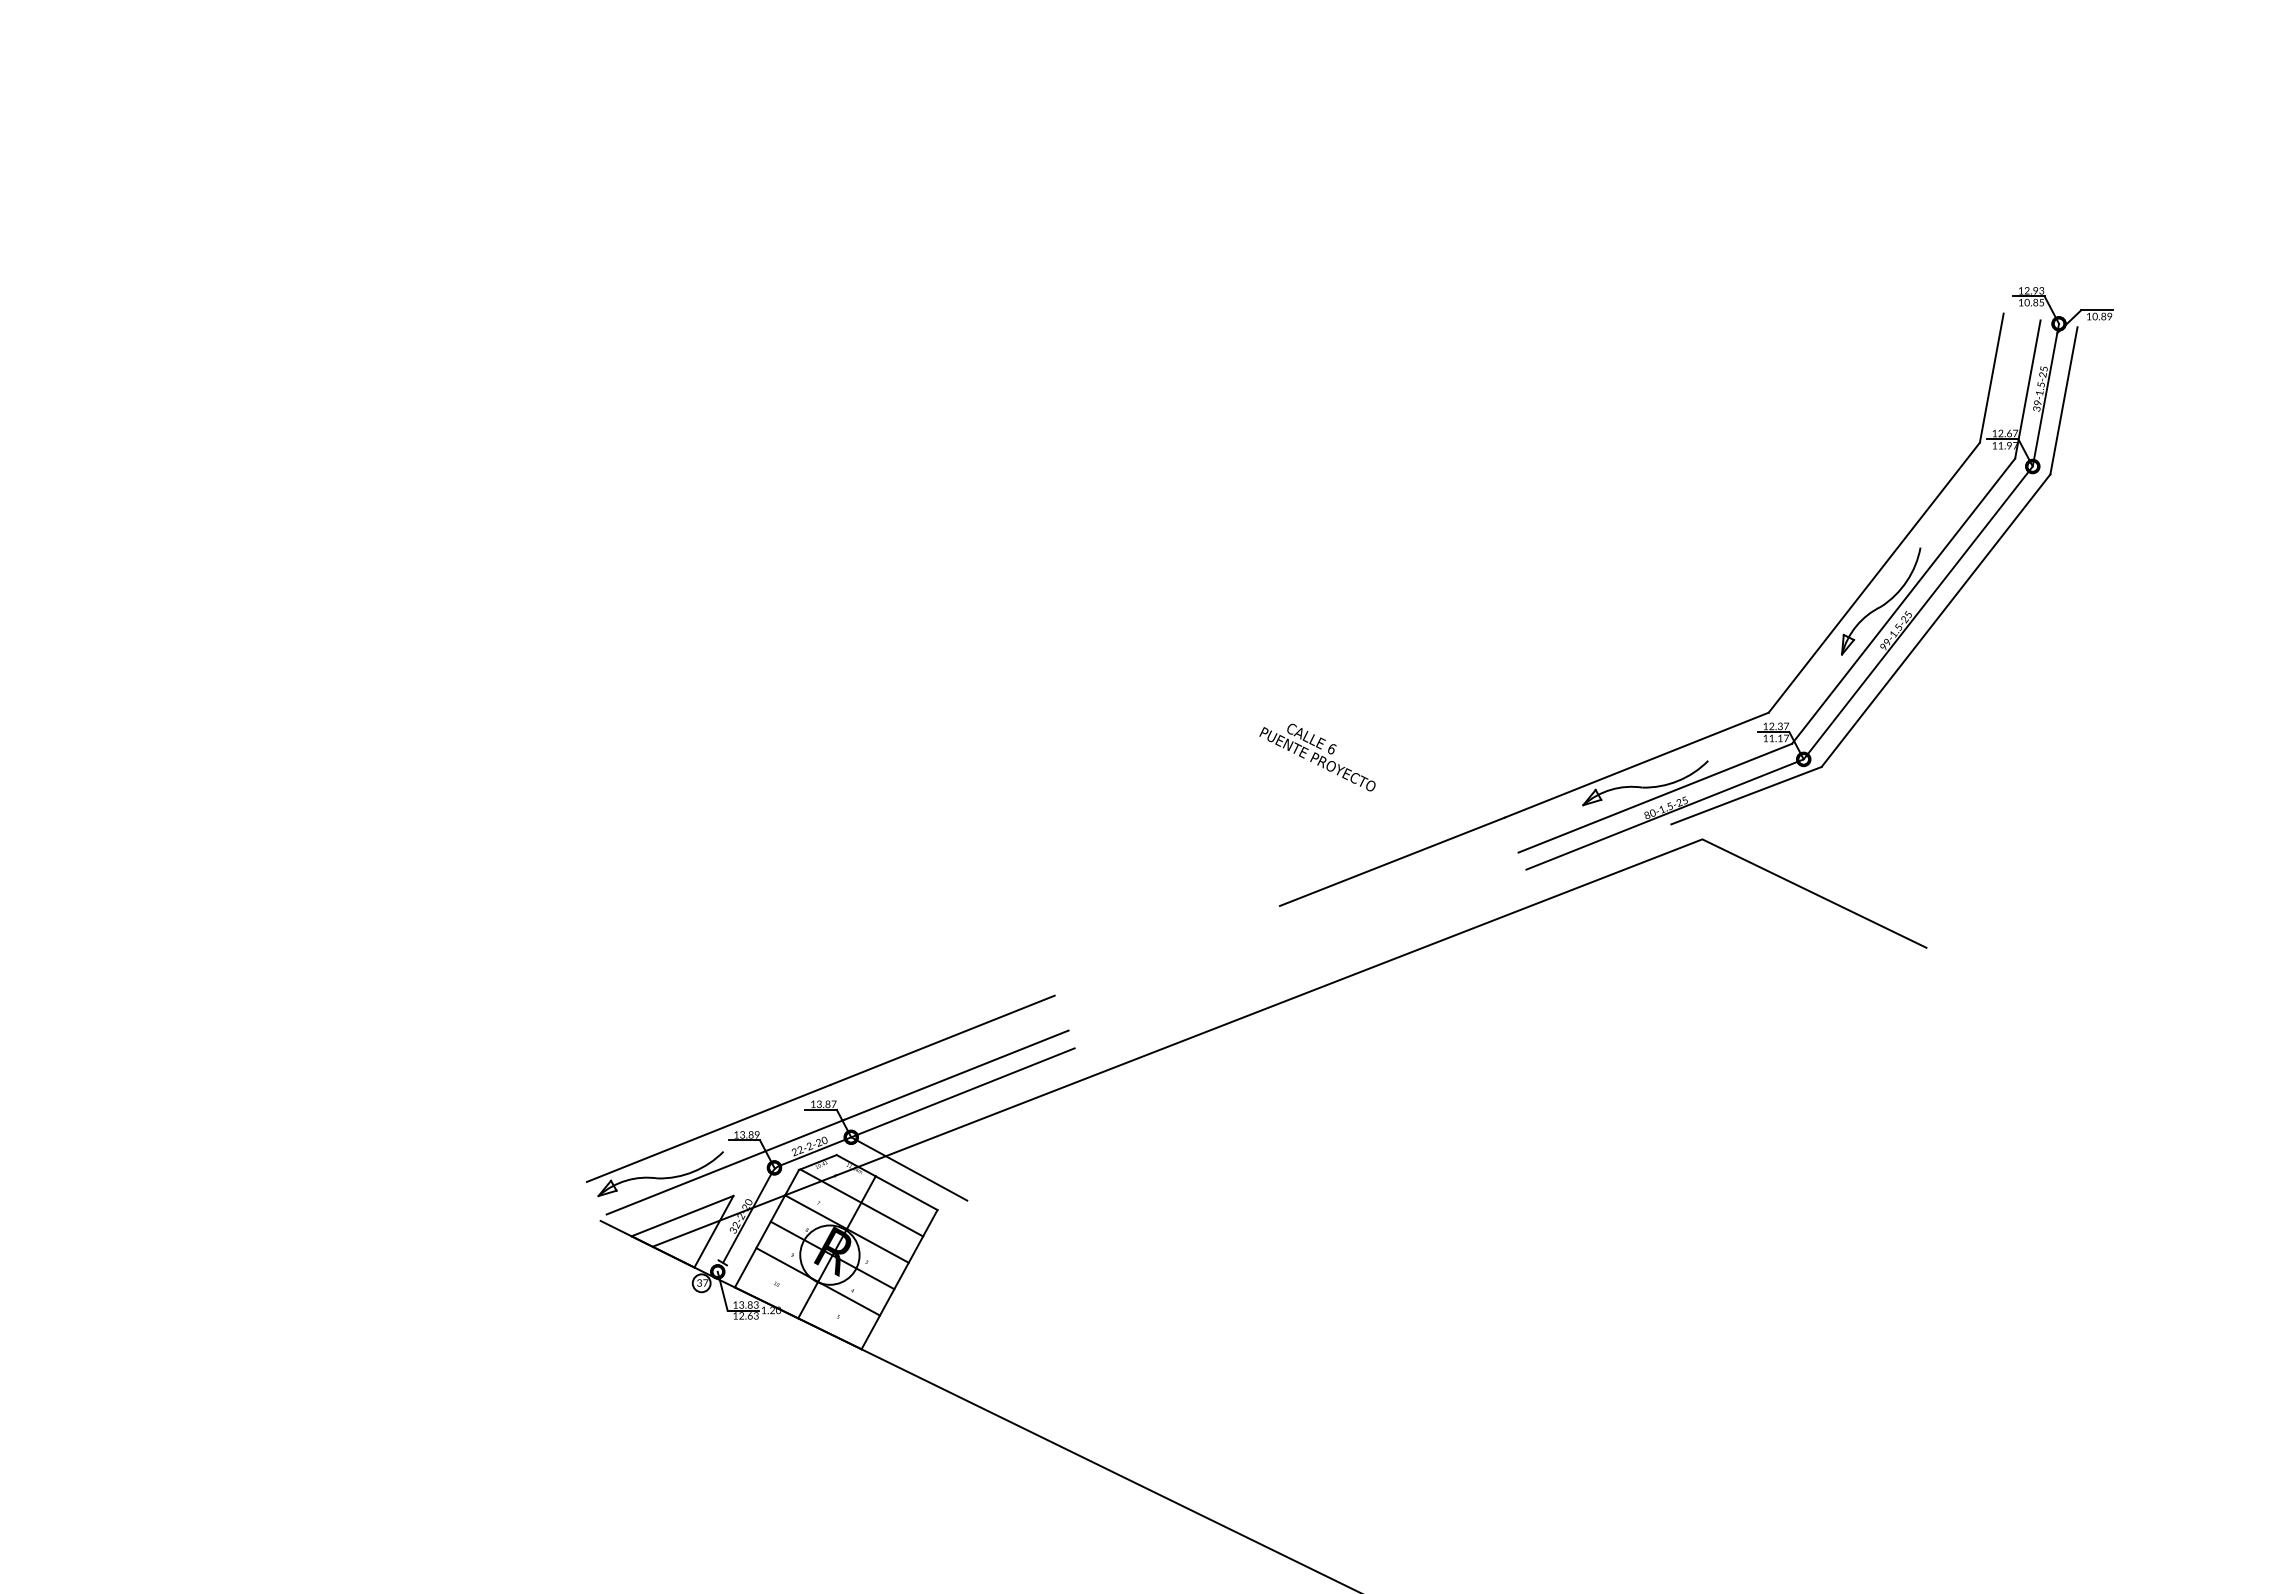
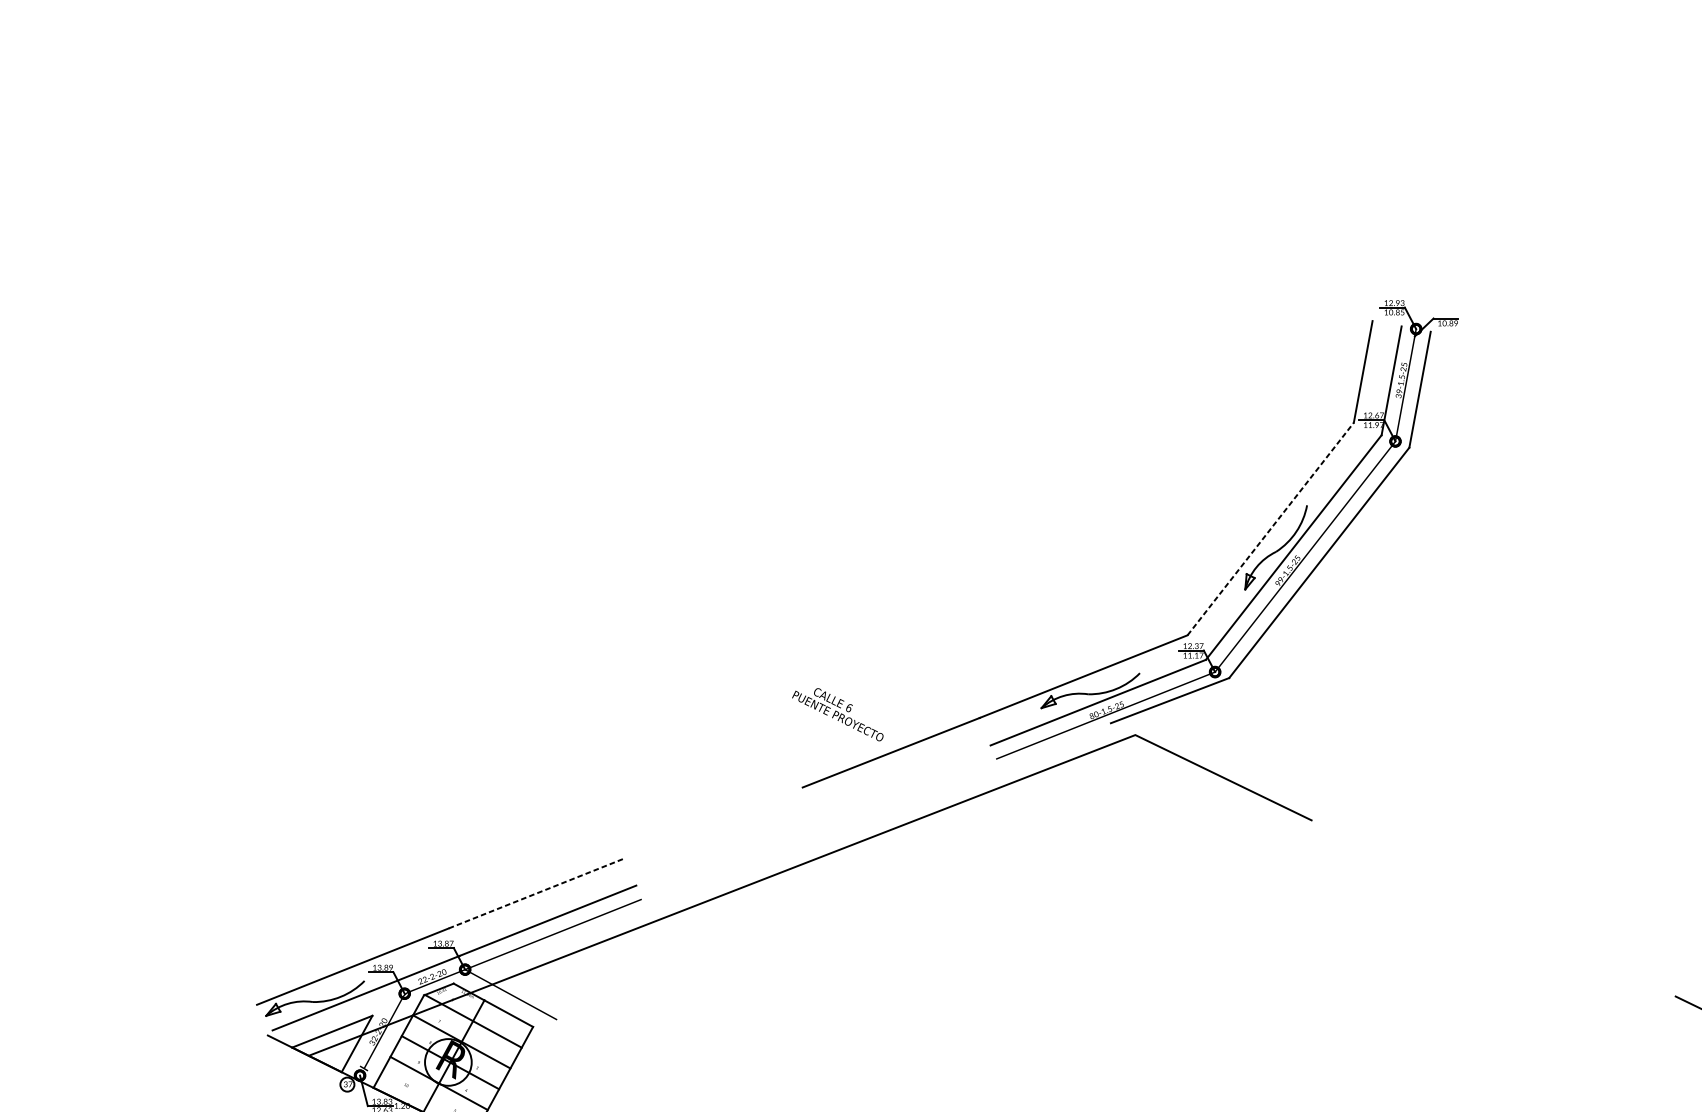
line: (1874, 577) -> (1270, 528), solid -> dashed
text: (1317, 757) -> (837, 714), moved
line: (942, 1040) -> (537, 893), solid -> dashed

